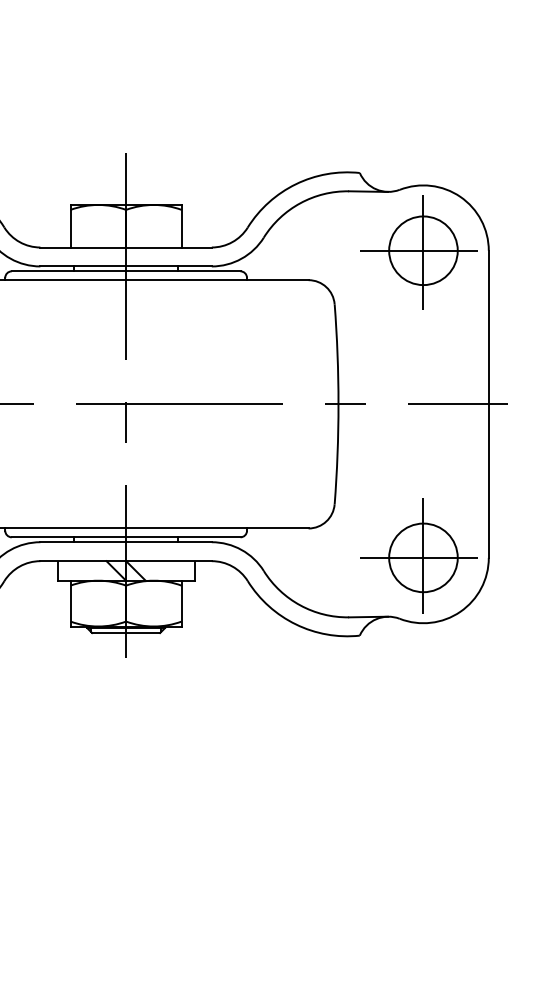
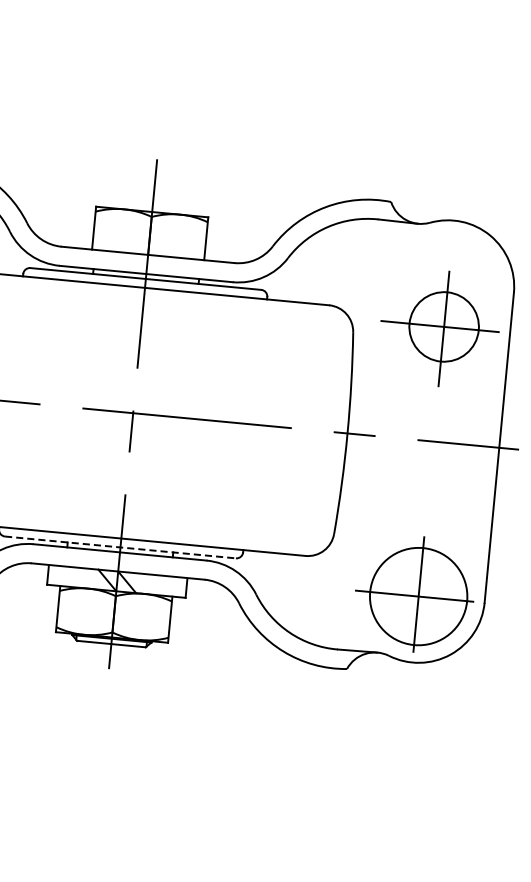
part: (418, 252) -> (438, 328), moved
line: (126, 537) -> (120, 547), solid -> dashed
circle: (423, 557) -> (418, 596), size x1.4

